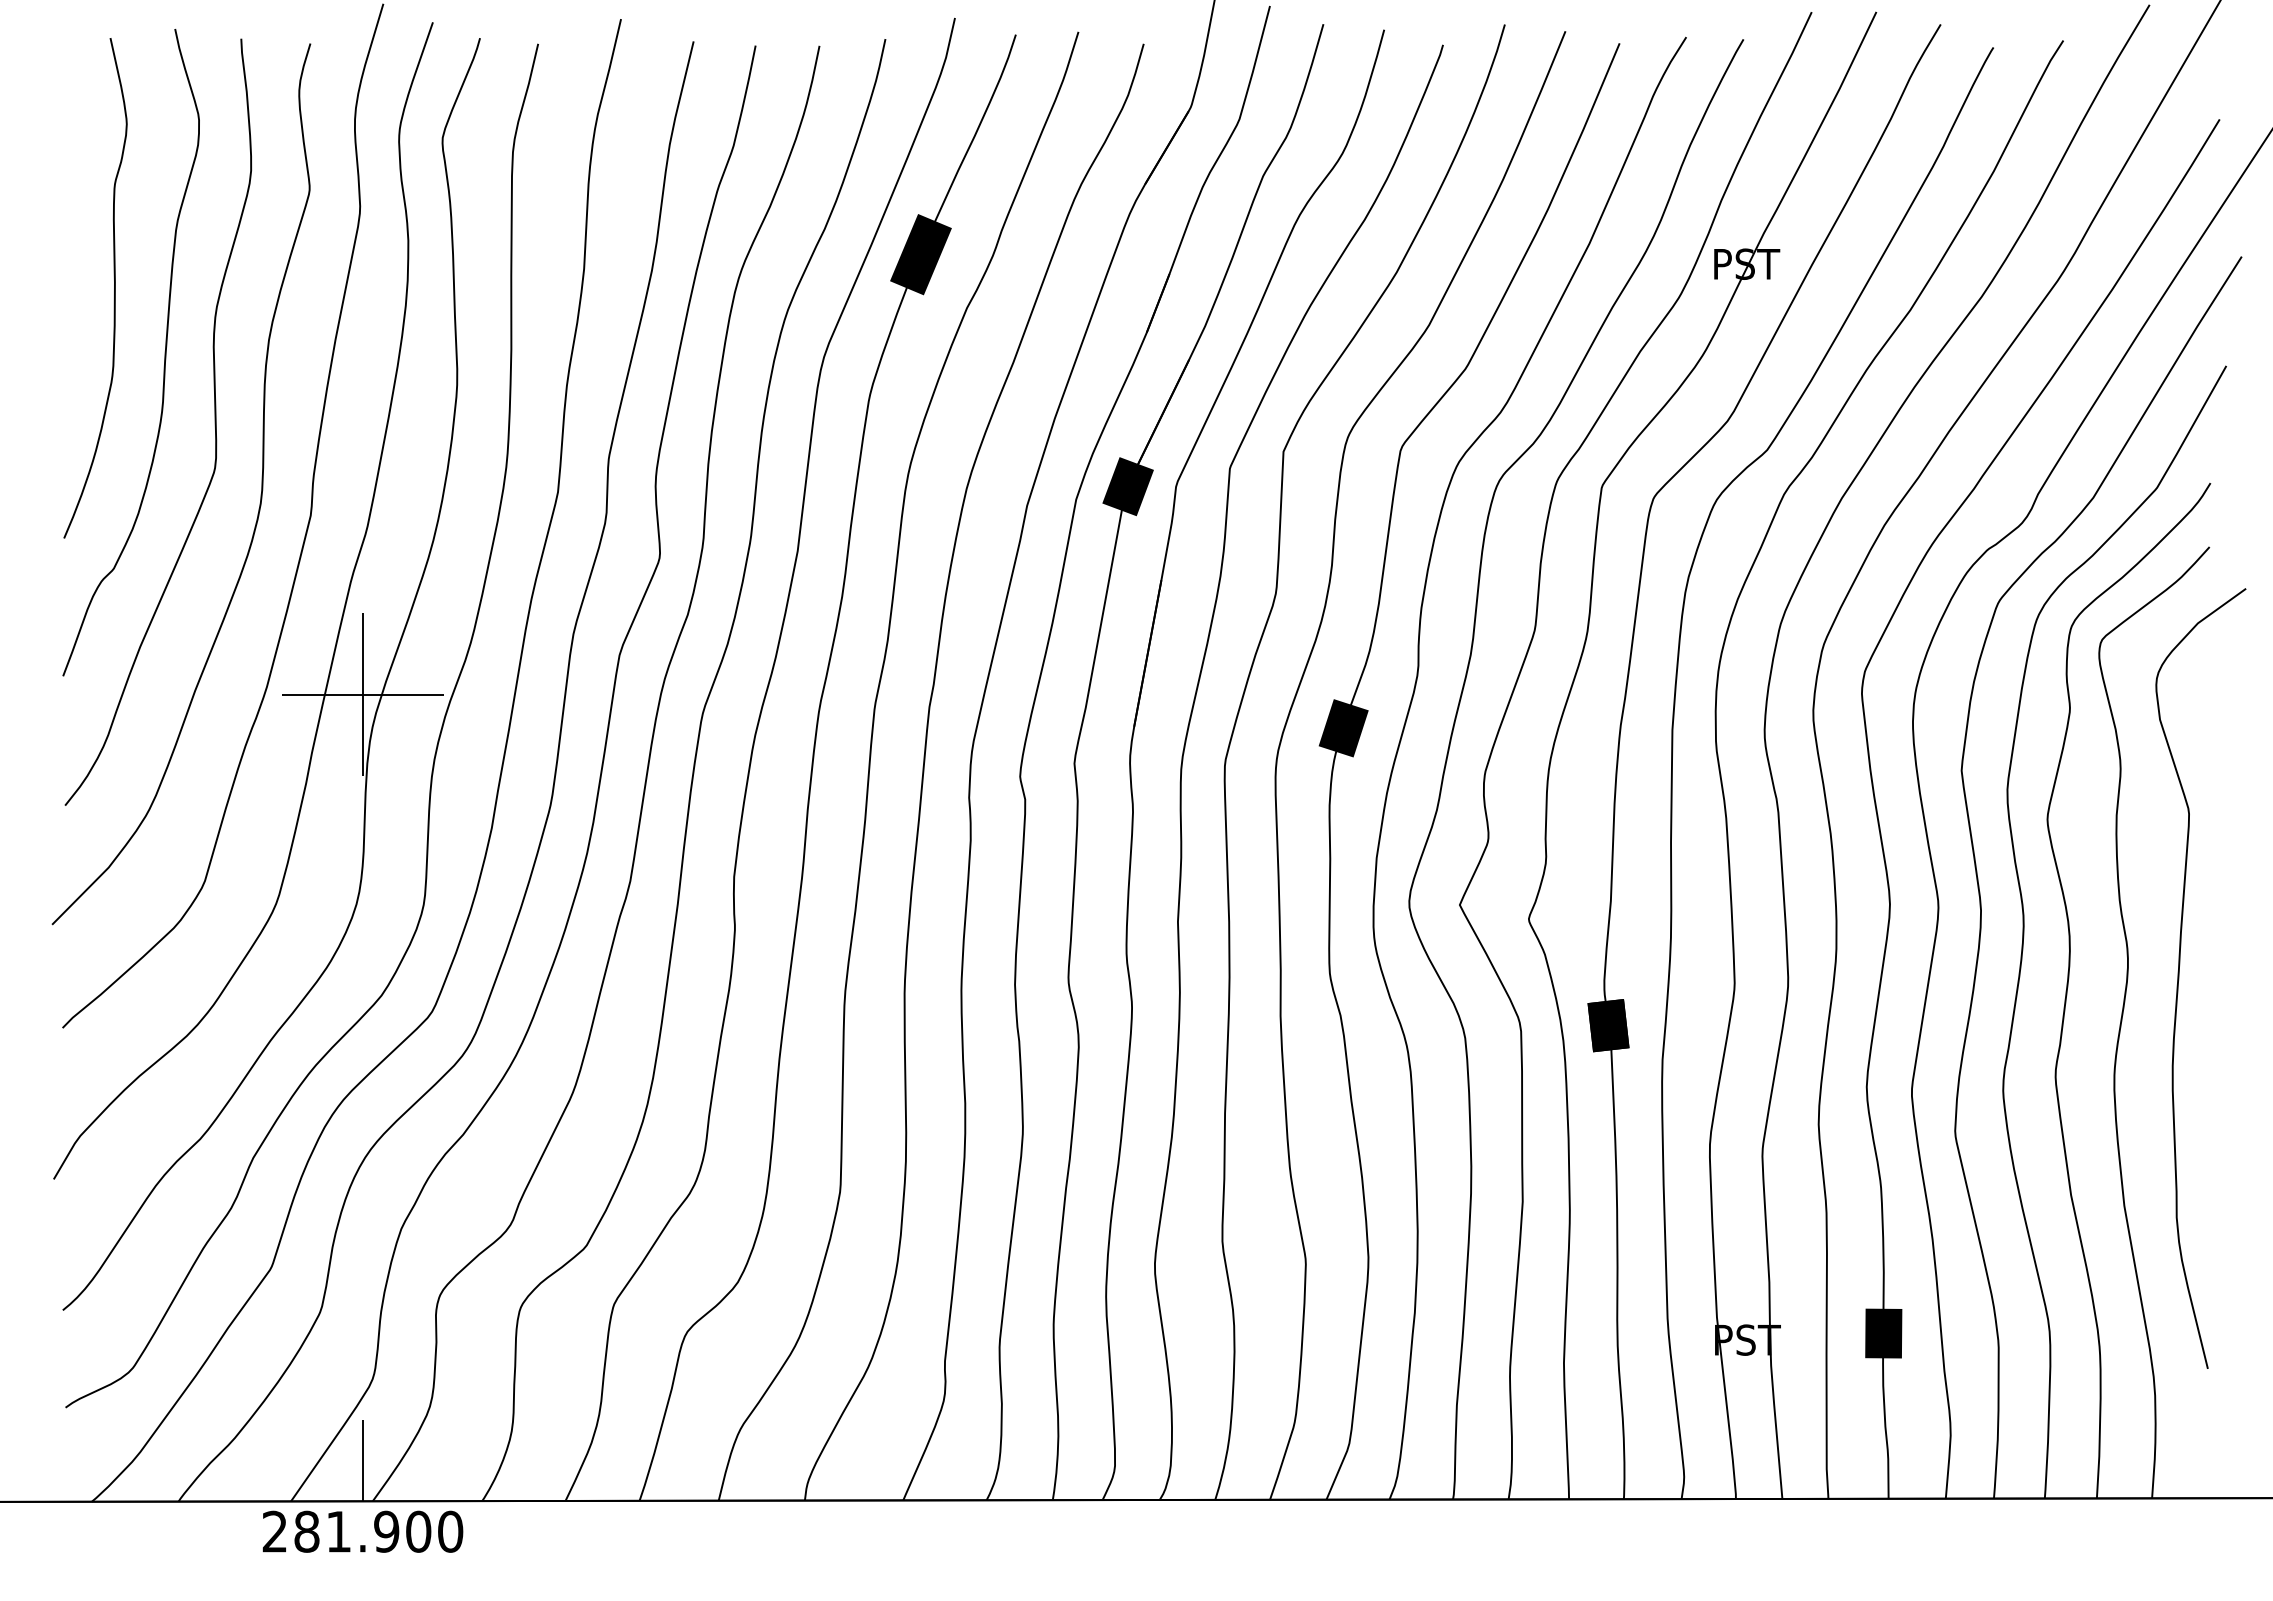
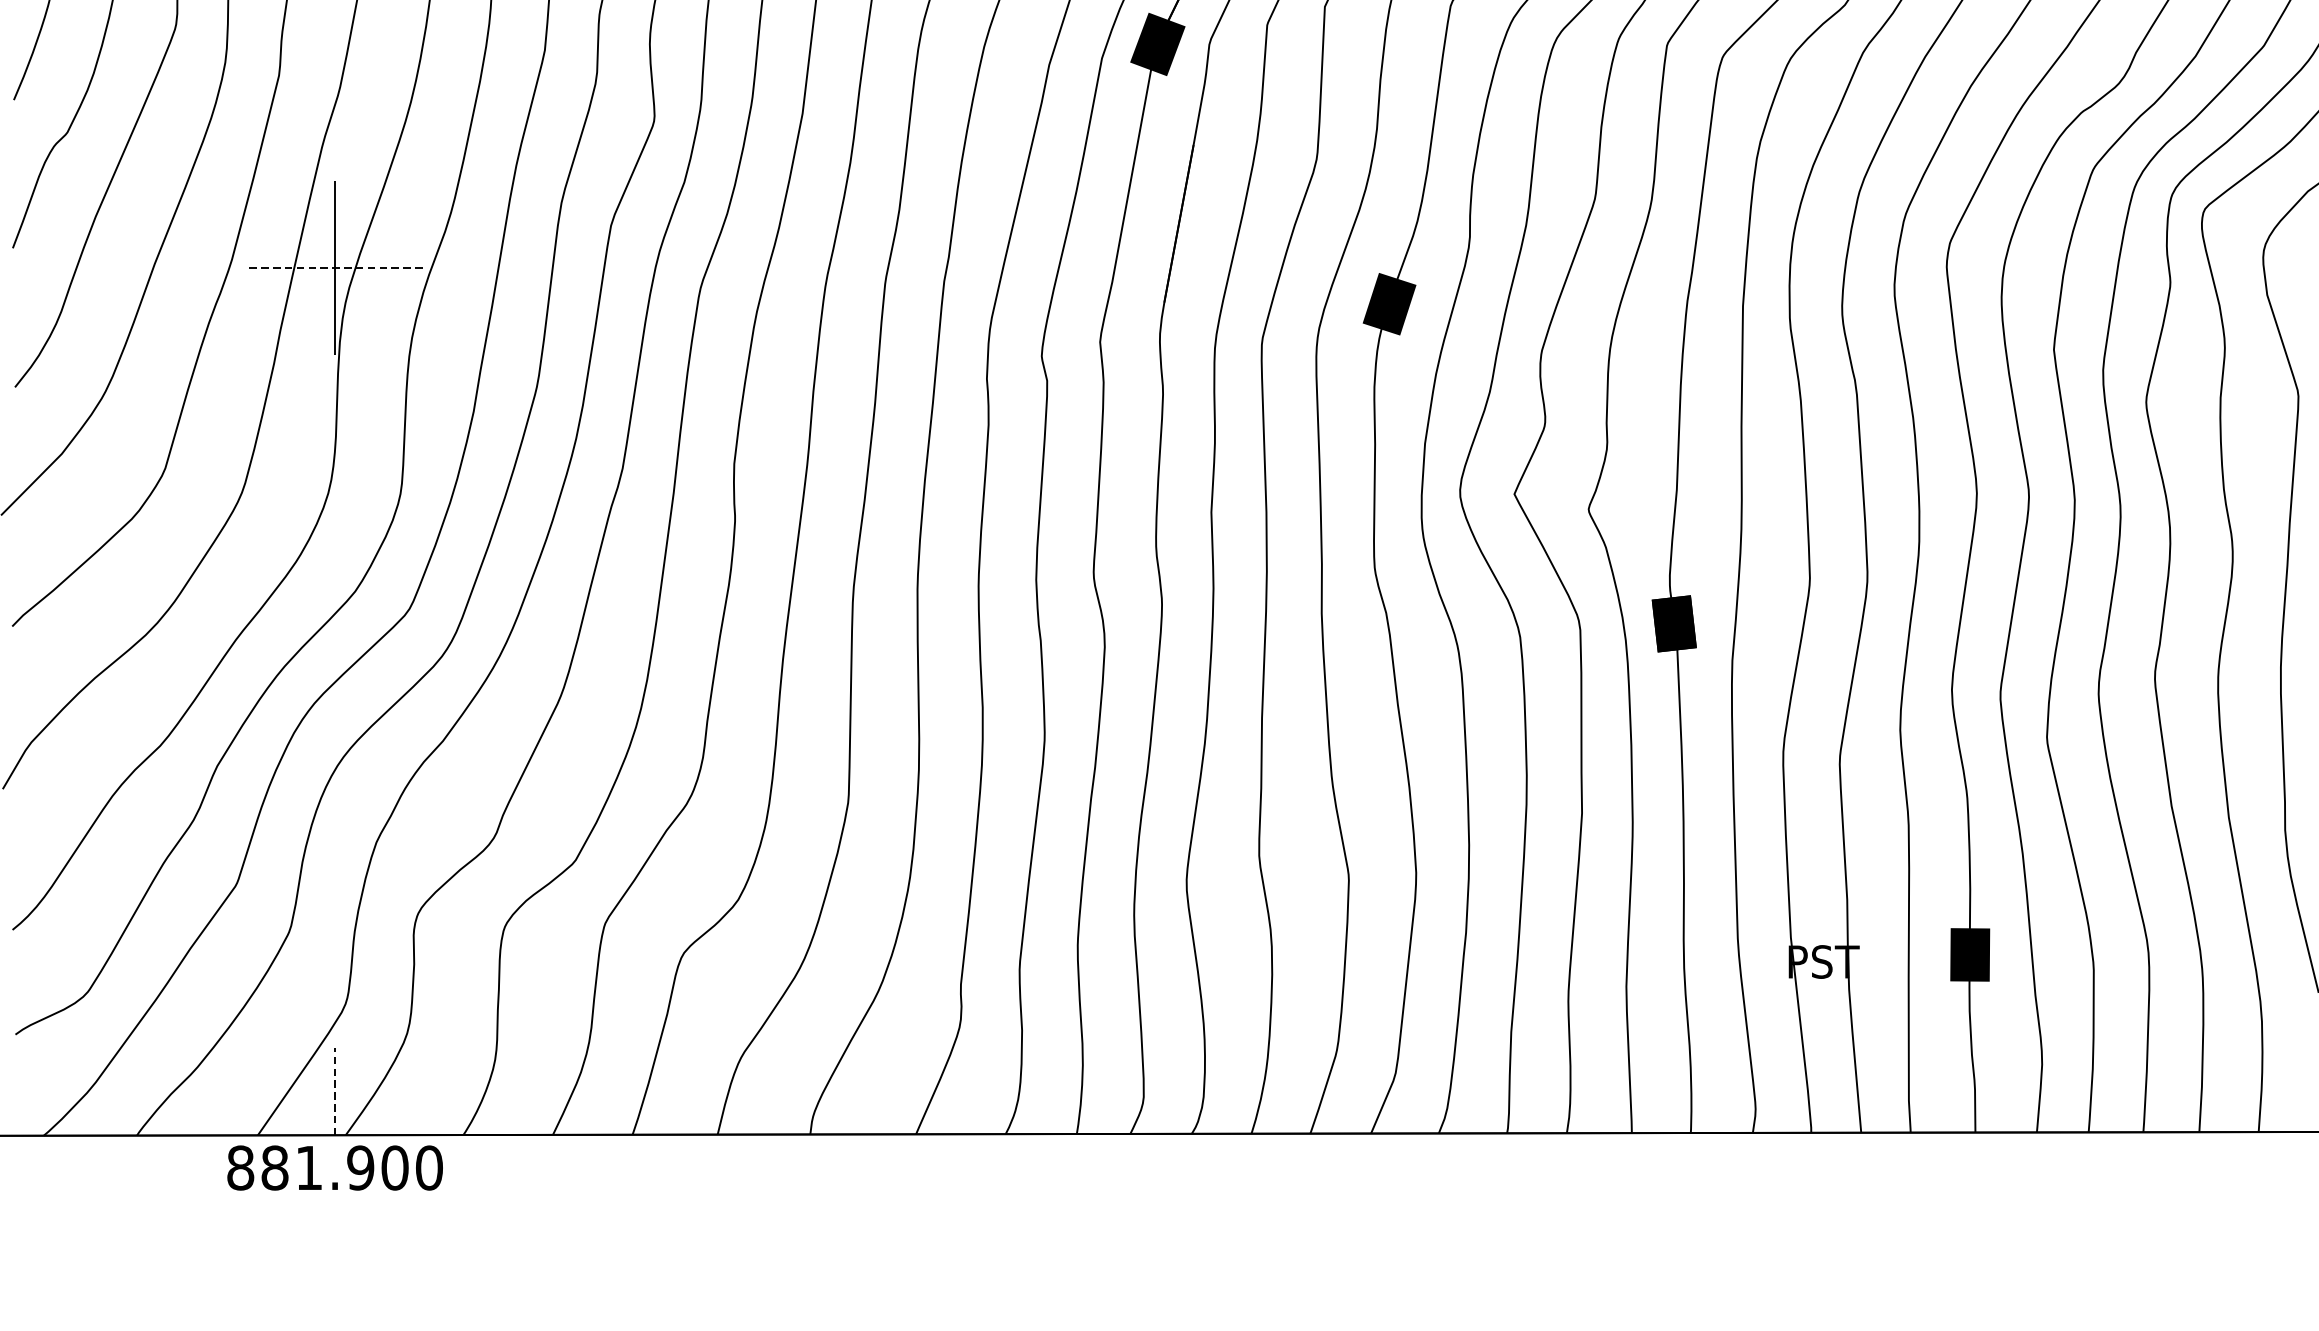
line: (362, 694) -> (334, 267), solid -> dashed
line: (362, 1460) -> (334, 1091), solid -> dashed
text: (274, 1531) -> (240, 1167), 281.900 -> 881.900

